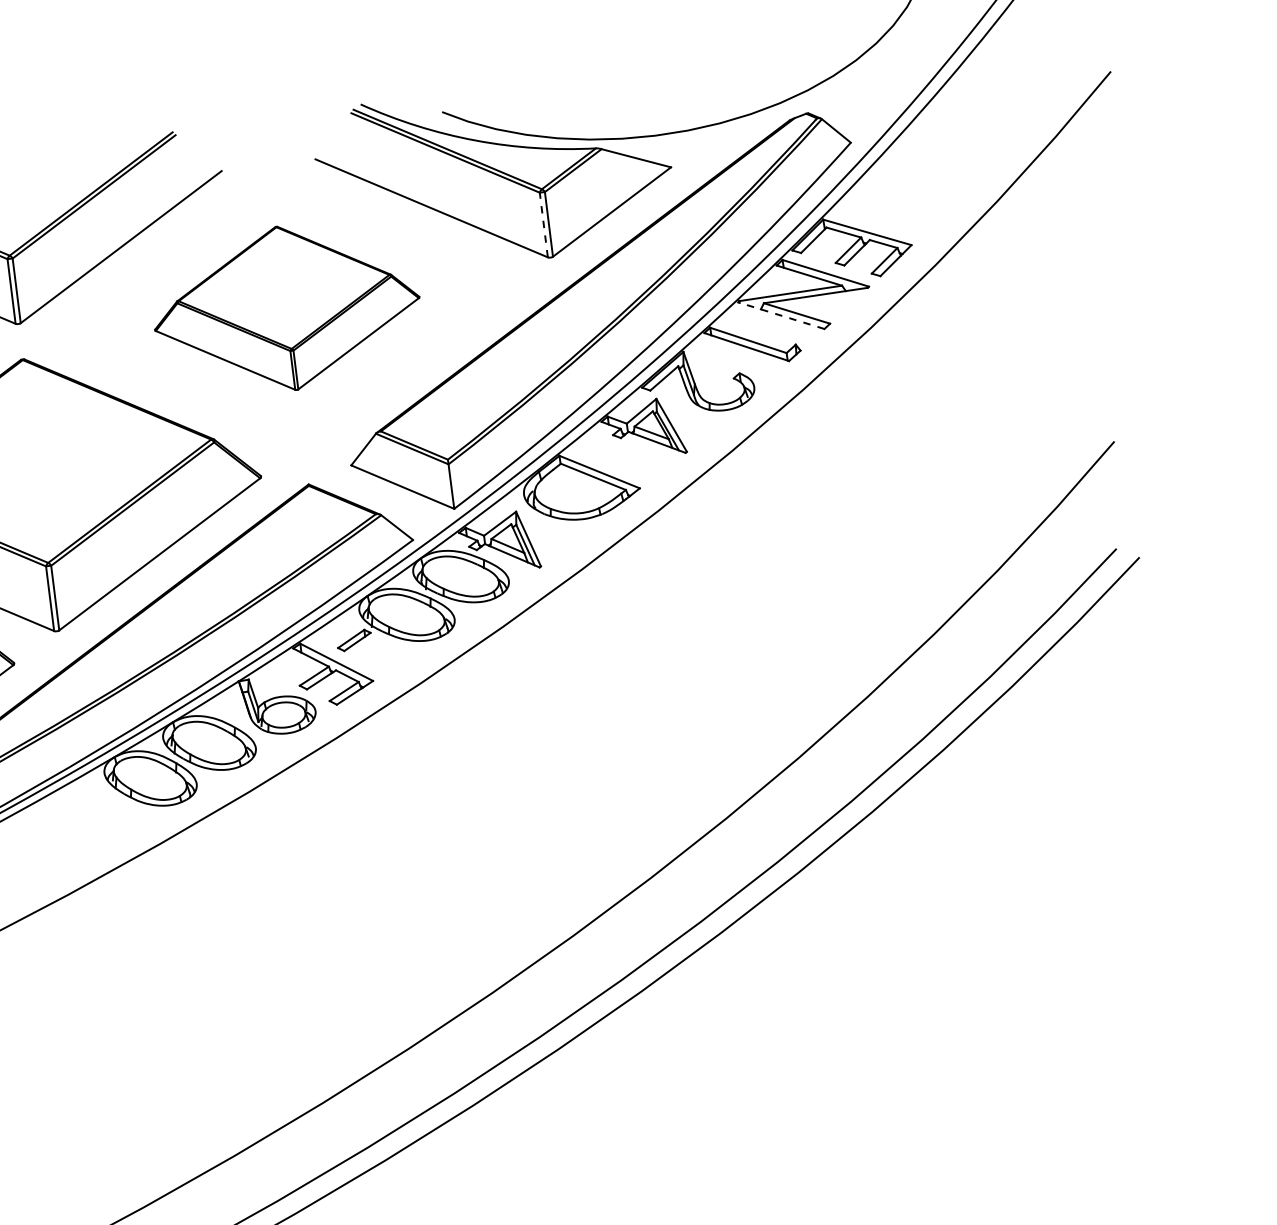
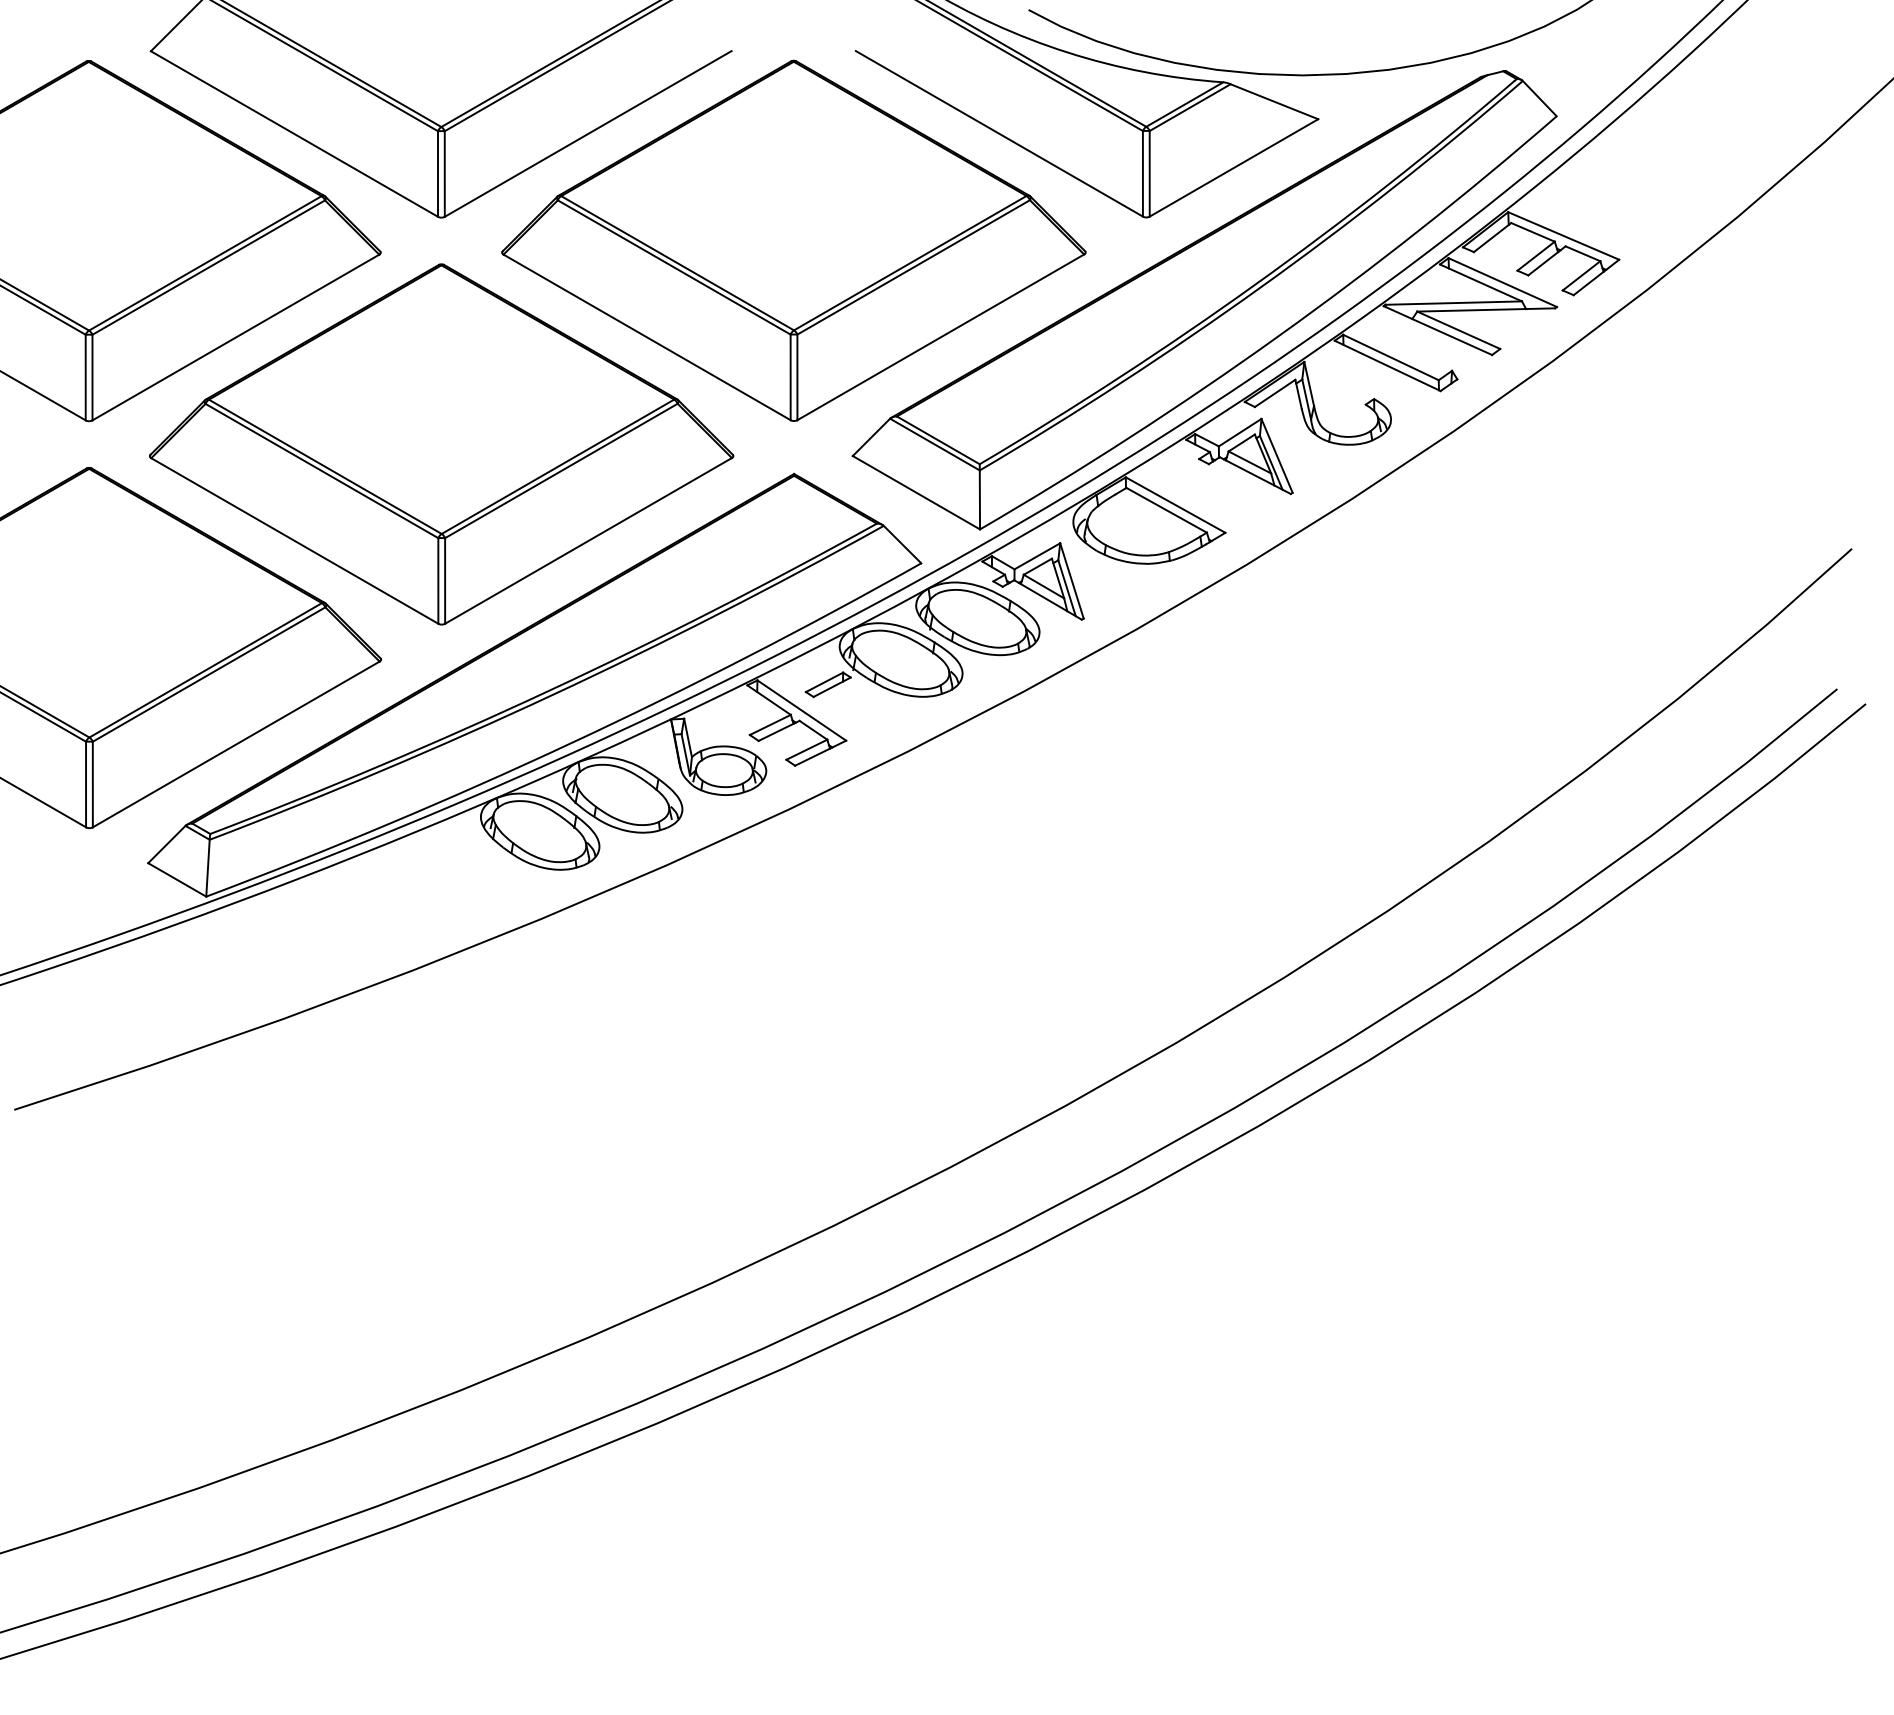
line: (543, 224) -> (1142, 173), dashed -> solid
part: (286, 308) -> (793, 240), size x1.67
line: (780, 315) -> (1437, 330), dashed -> solid

